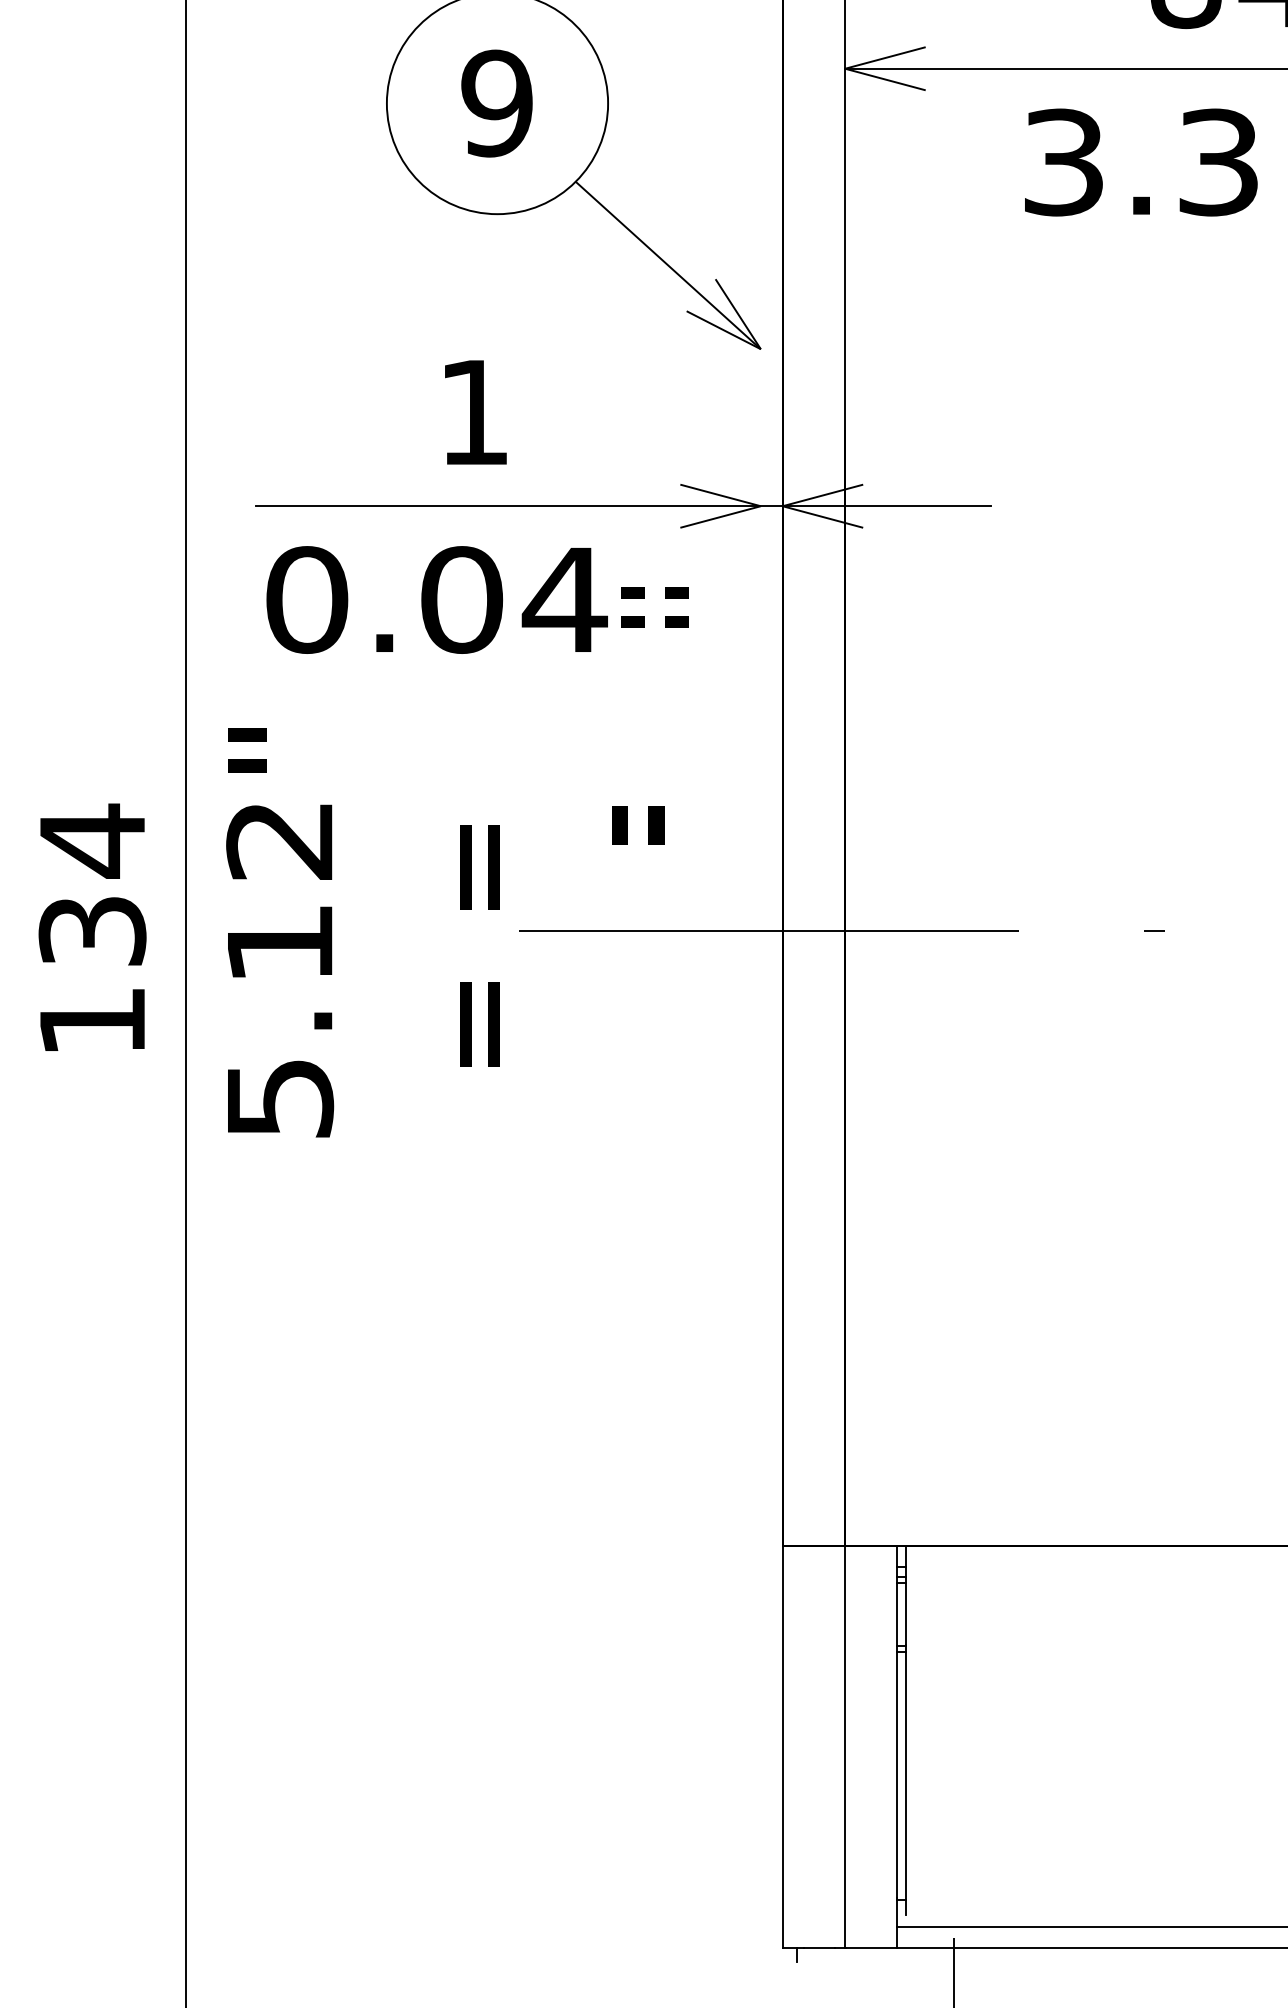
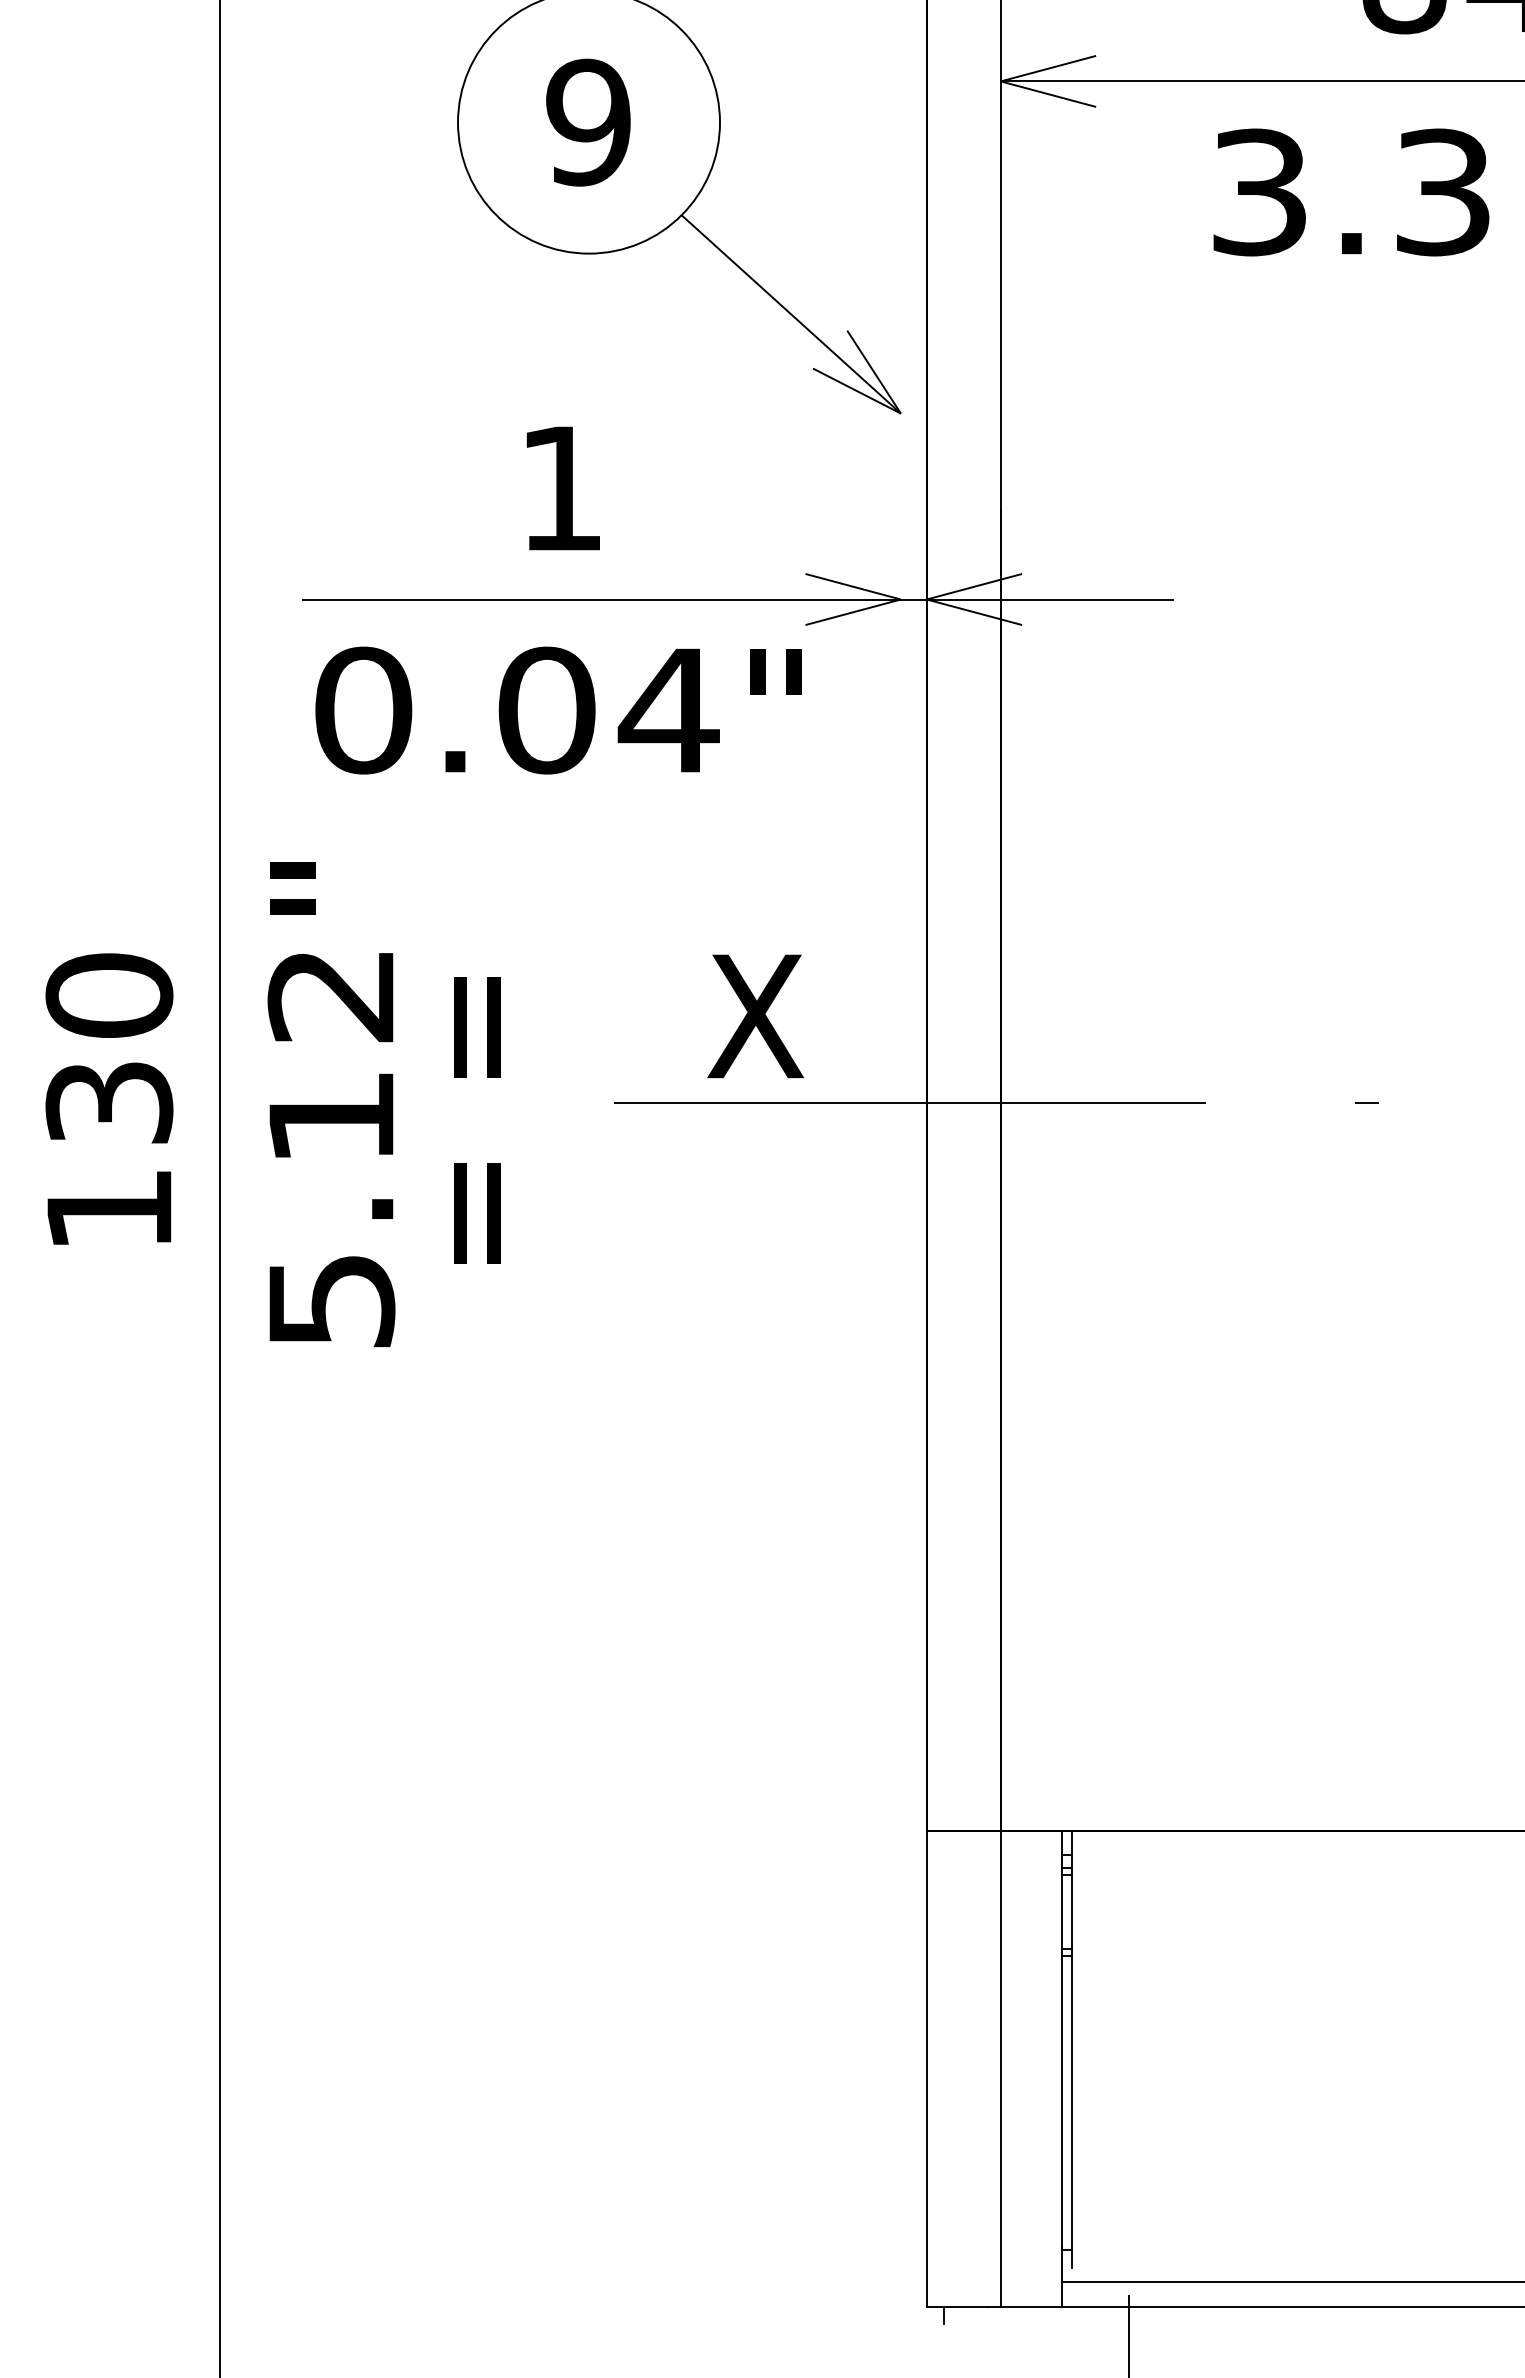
text: (654, 587) -> (775, 695), = = -> "
text: (92, 840) -> (109, 995), 134 -> 130
text: (638, 858) -> (755, 1016), " -> X
text: (480, 946) -> (477, 1120), moved

